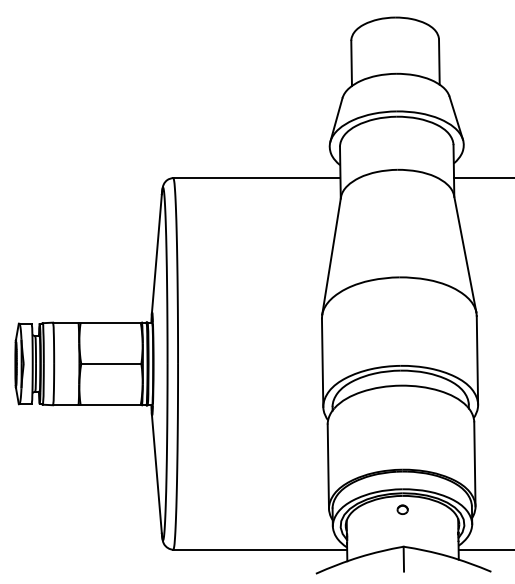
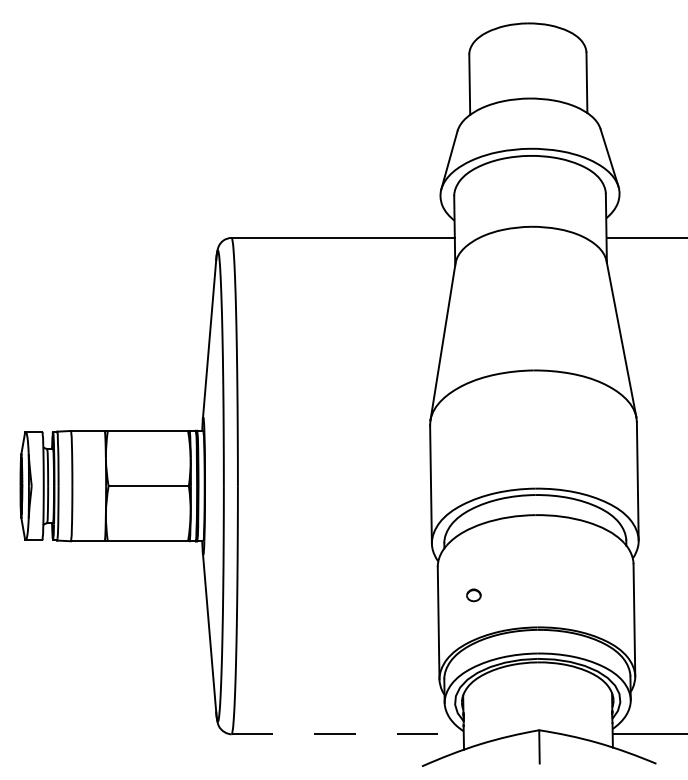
part: (402, 509) -> (473, 595), moved
line: (260, 549) -> (348, 733), solid -> dashed

